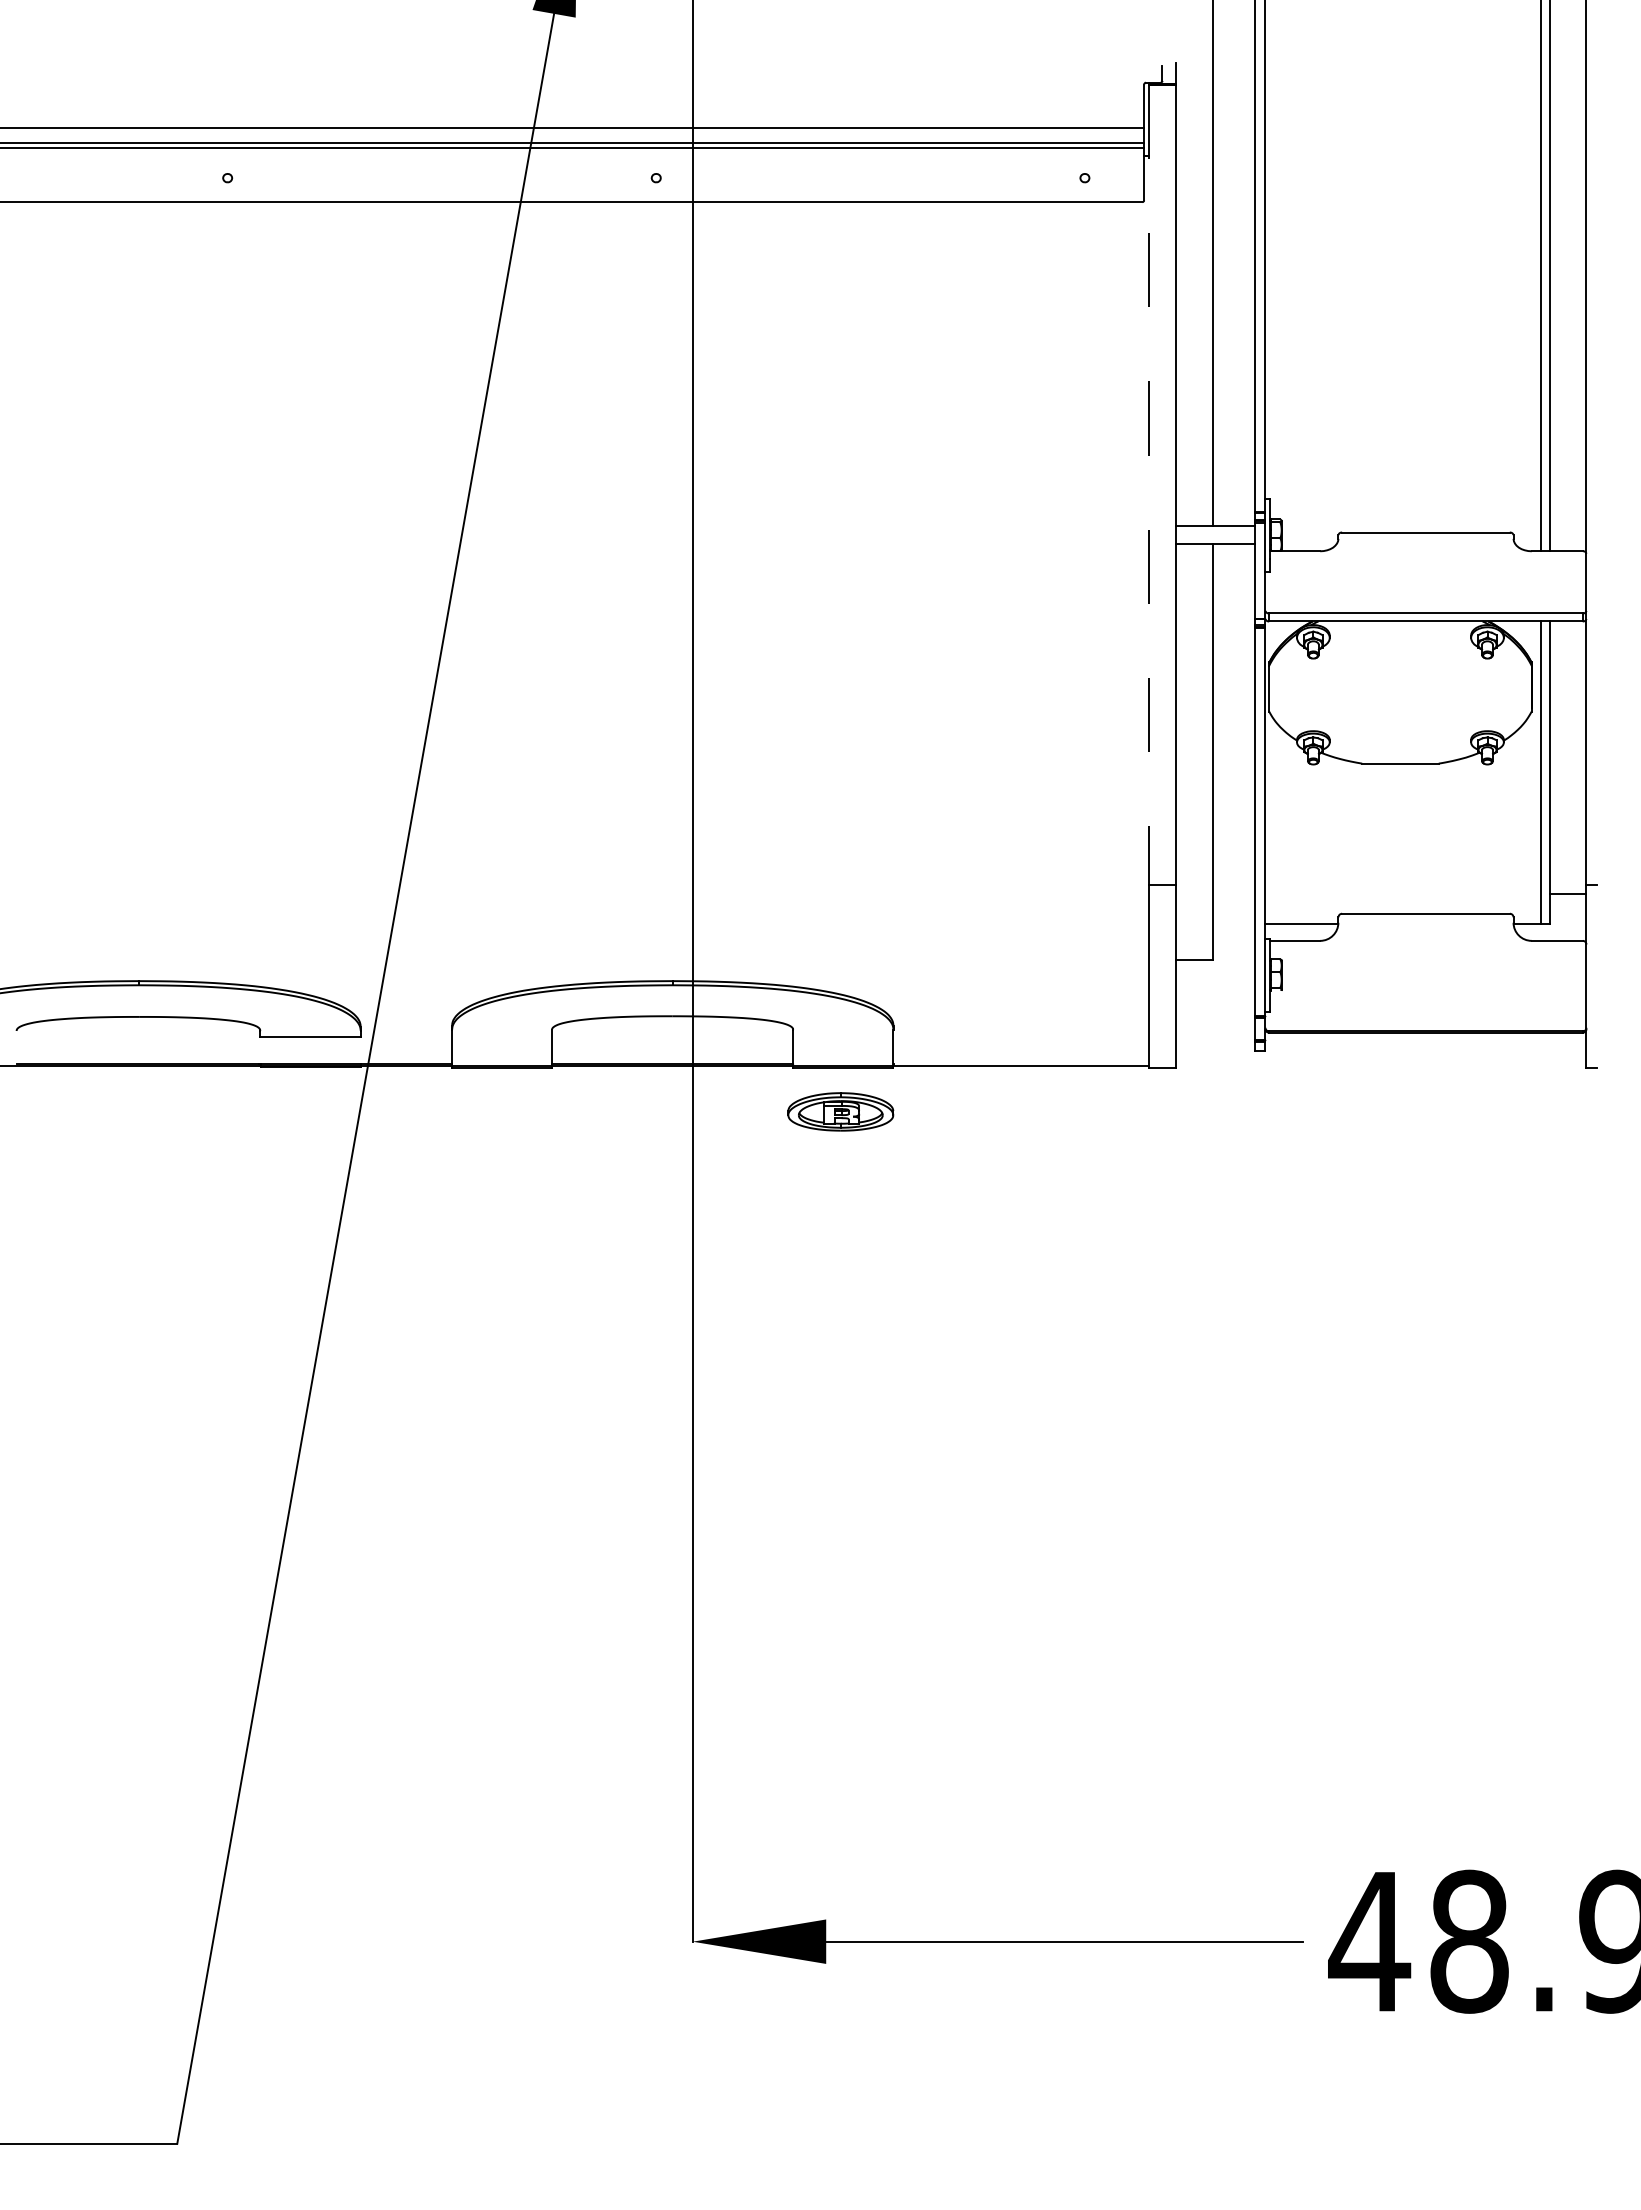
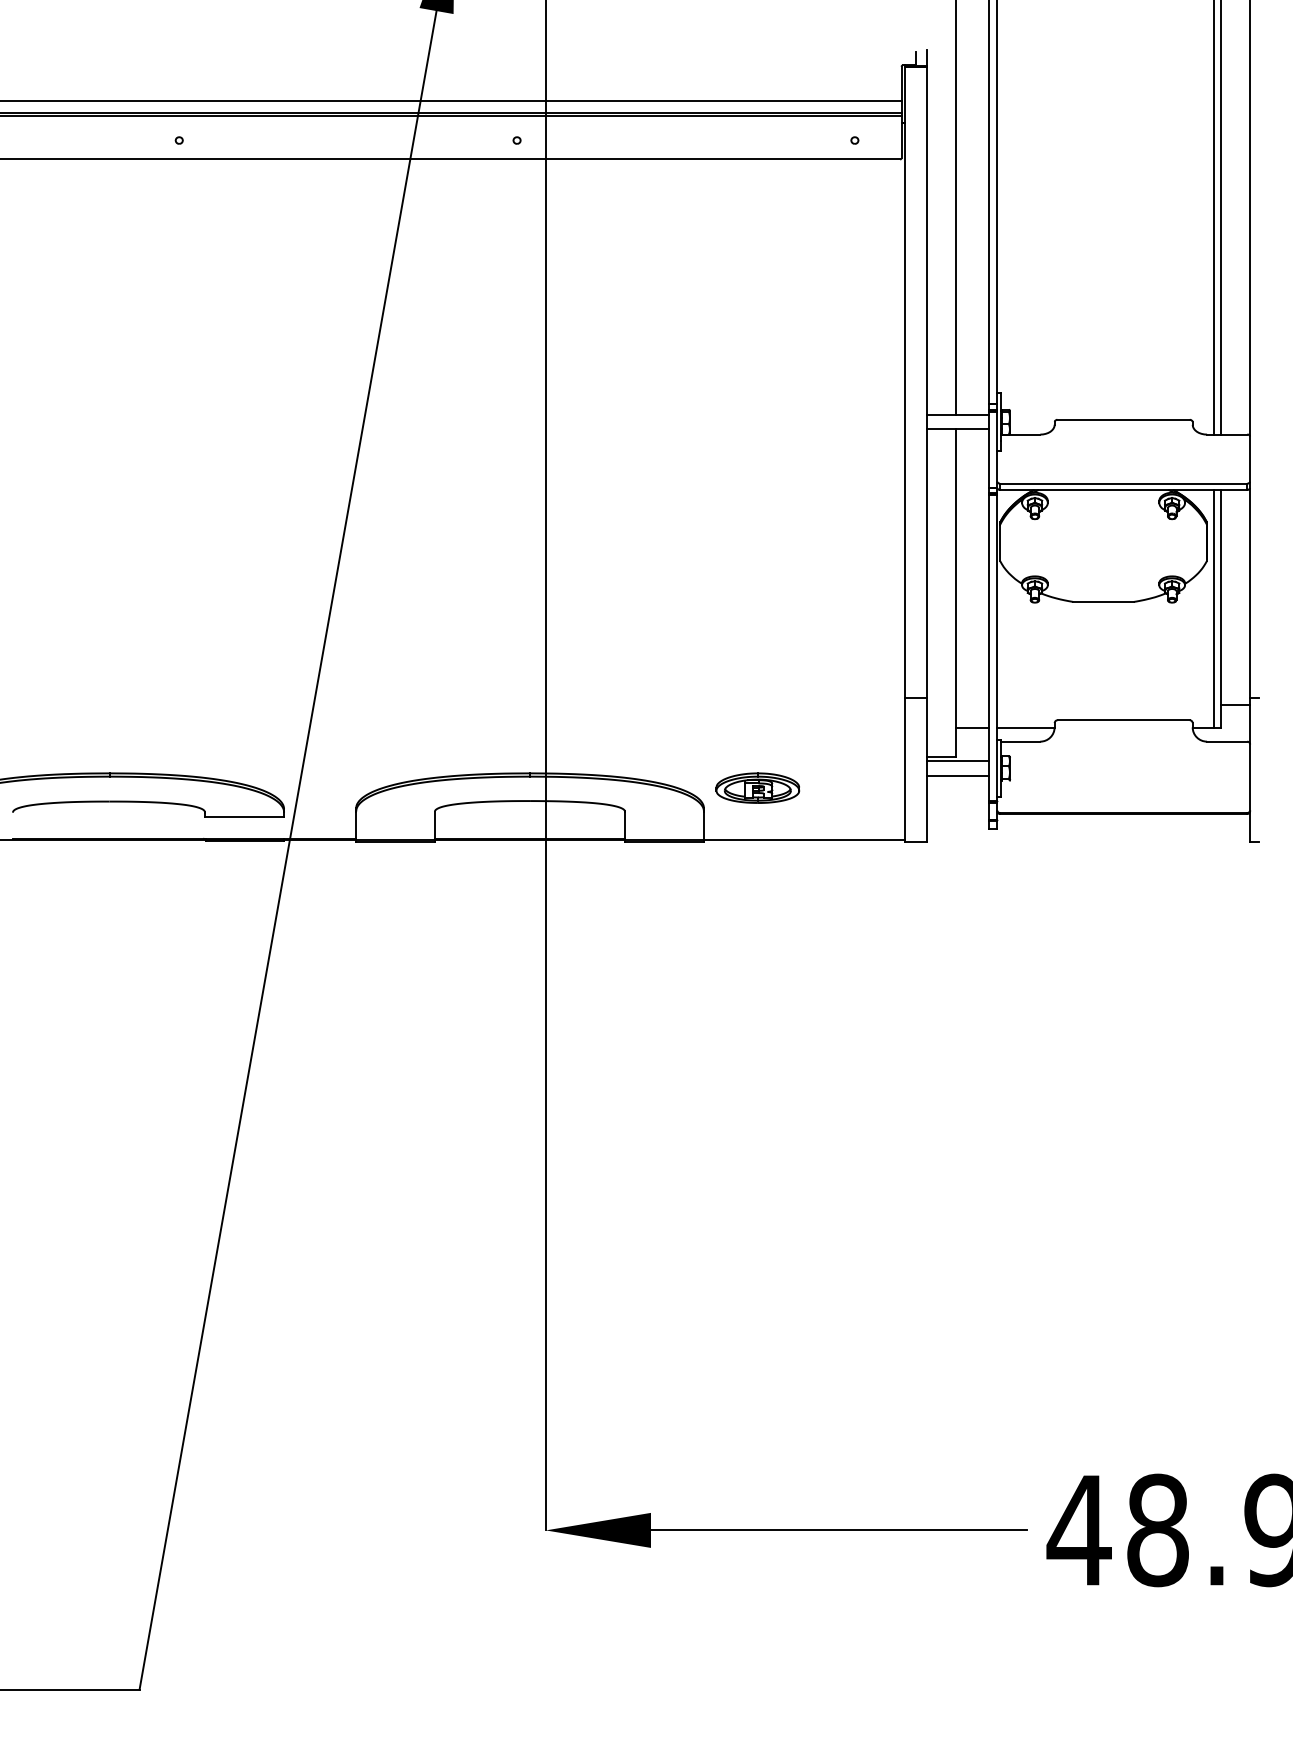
line: (1148, 485) -> (904, 382), dashed -> solid
line: (1233, 923) -> (971, 727), added
line: (1215, 966) -> (957, 761), added
line: (1215, 984) -> (957, 776), added
part: (840, 1111) -> (757, 787), moved

